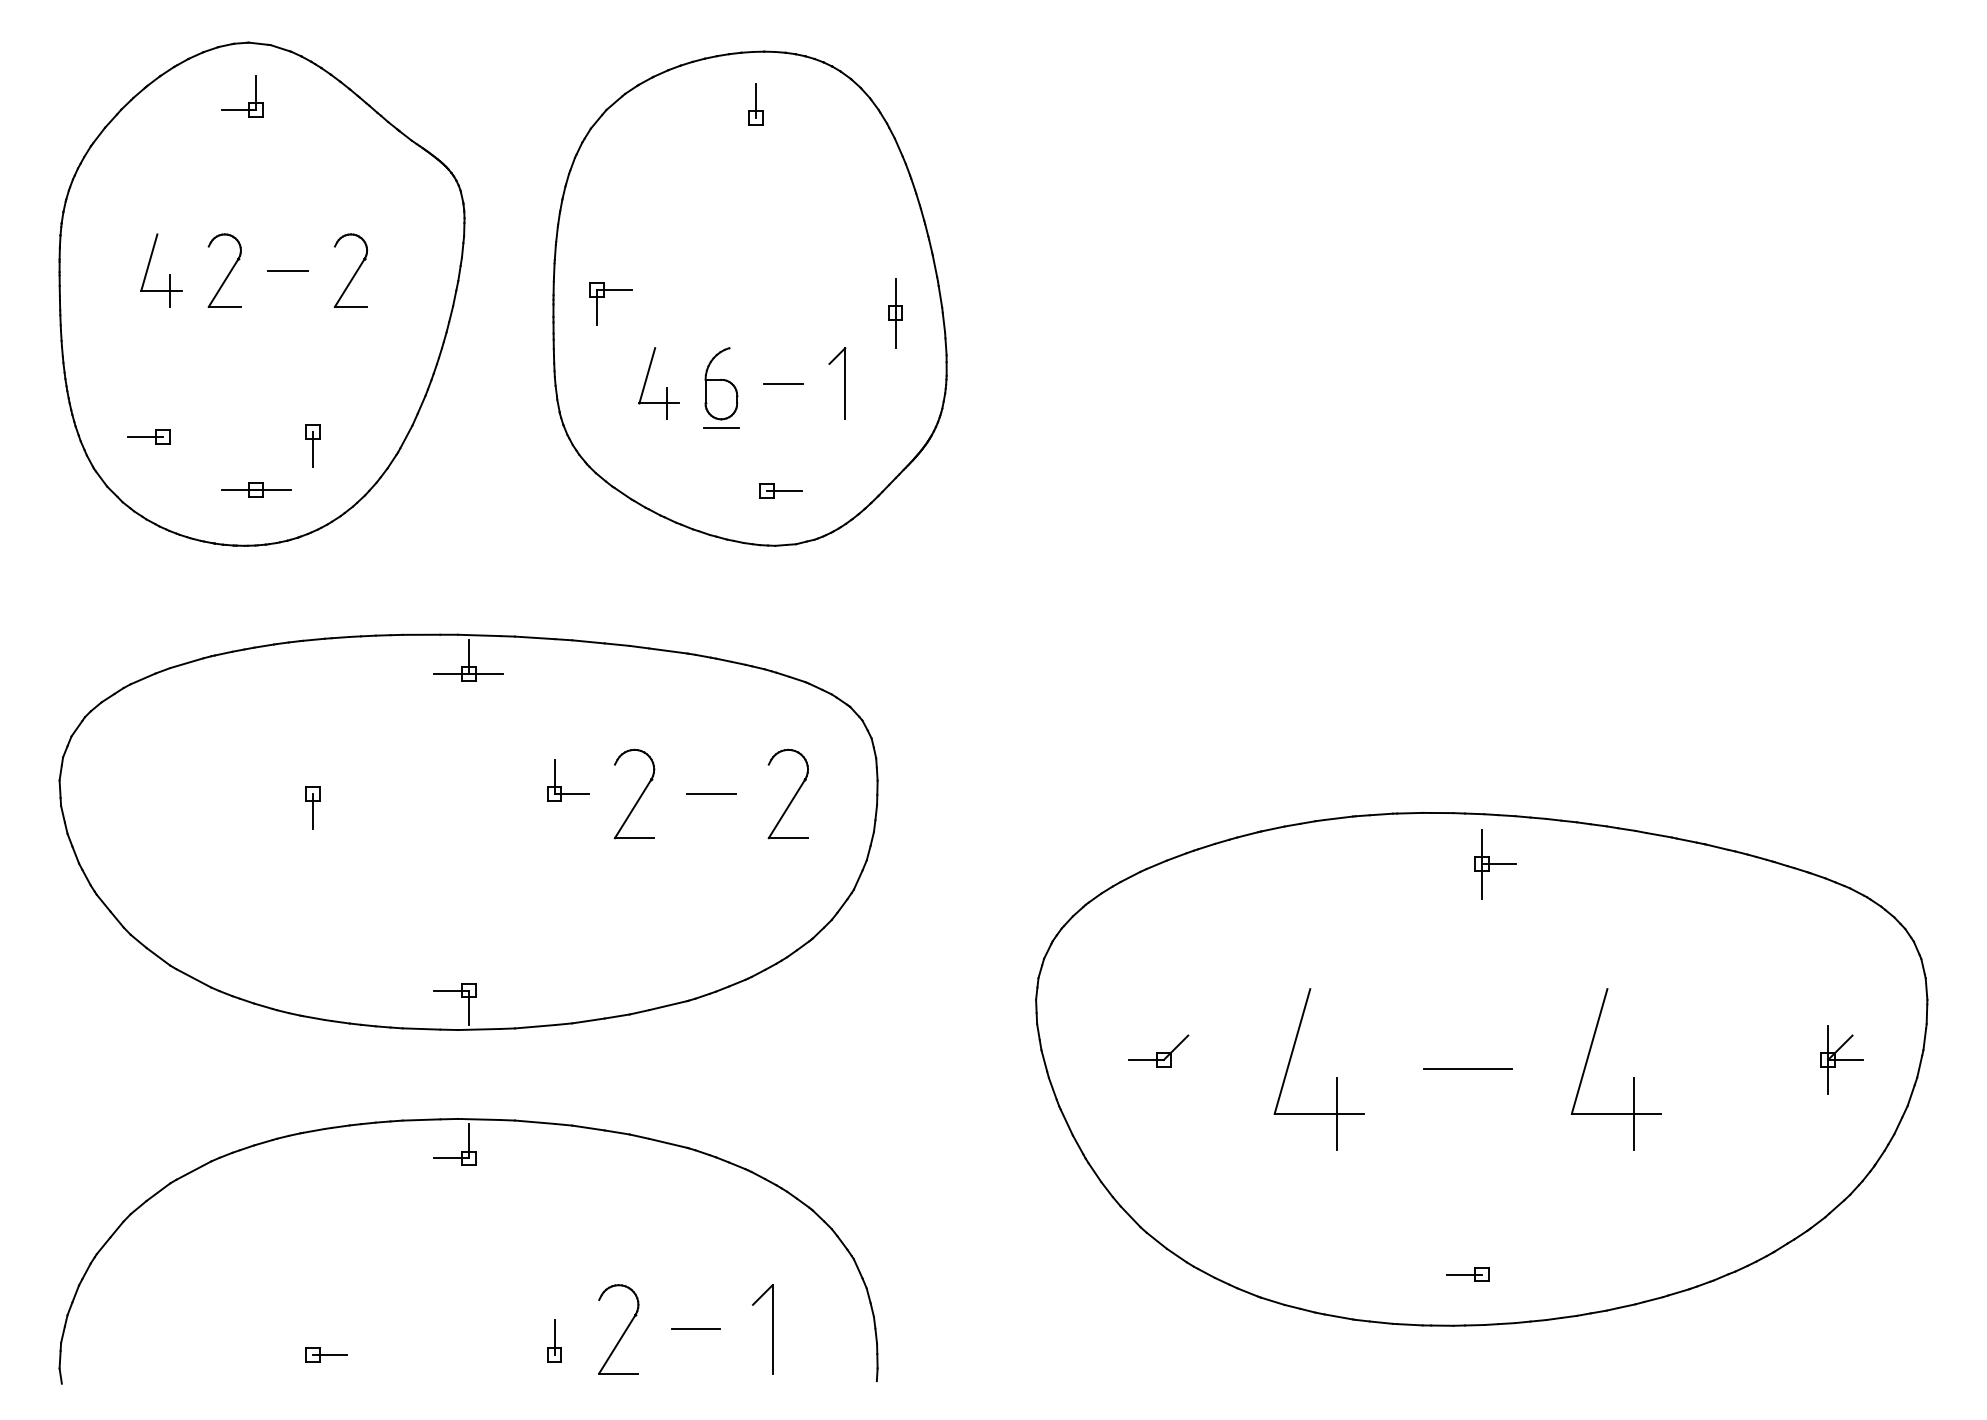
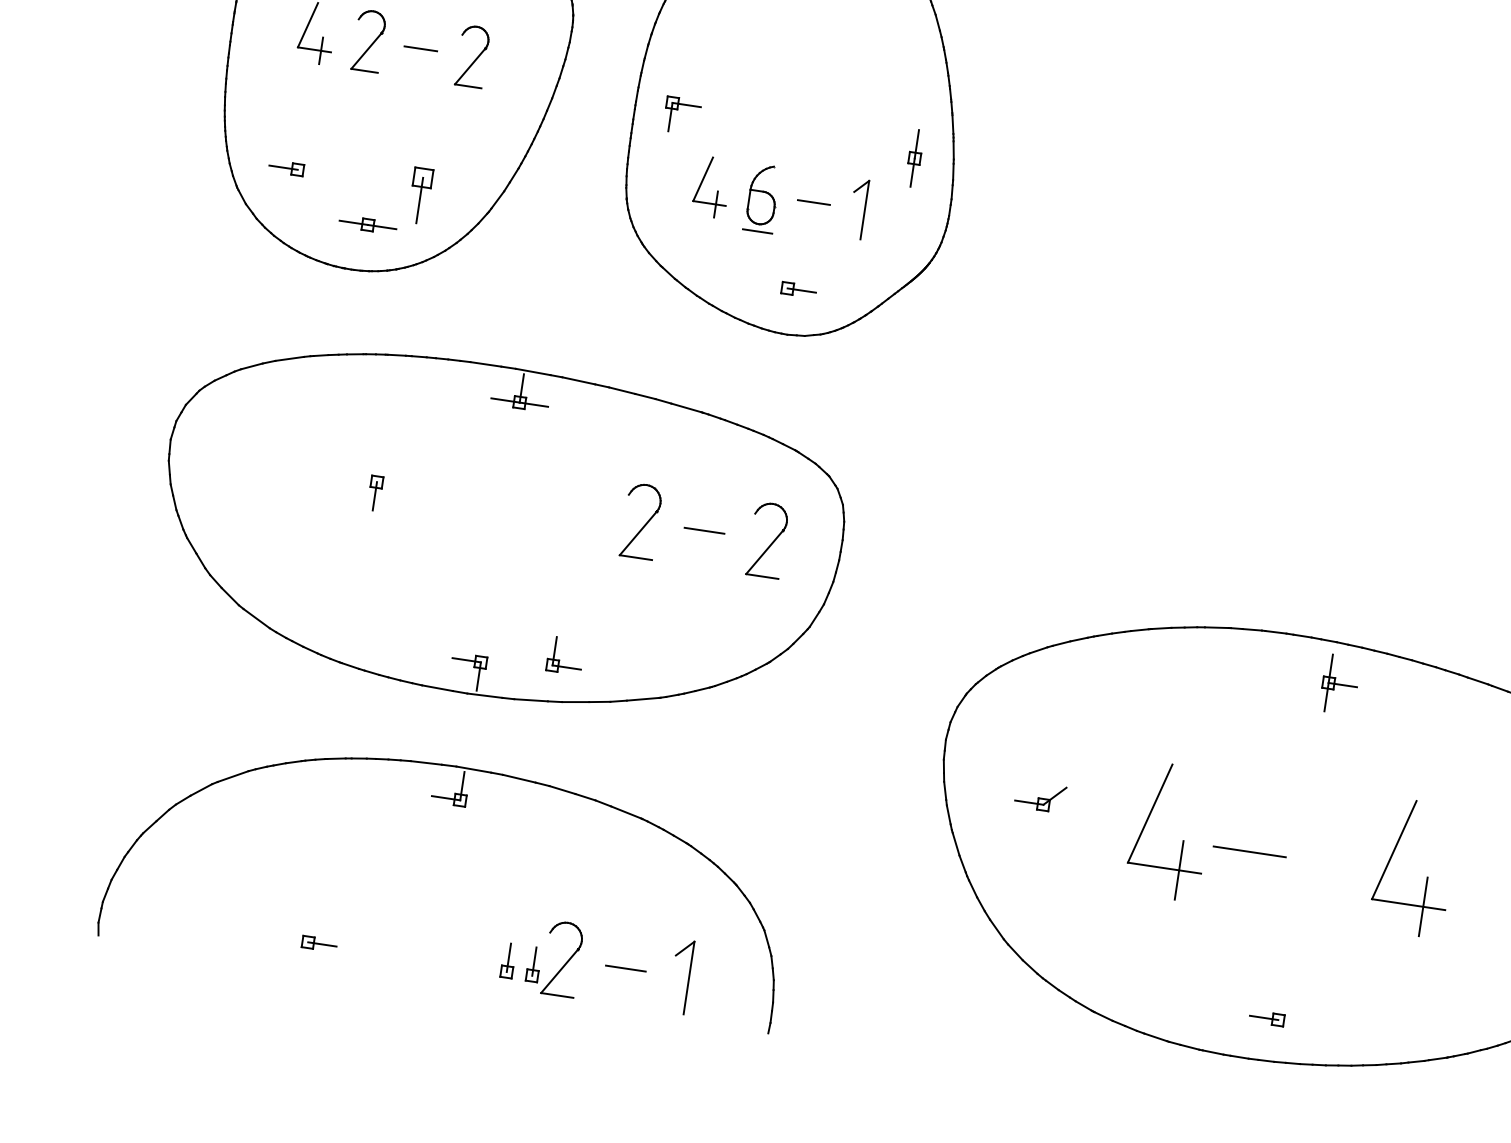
part: (312, 445) -> (419, 195), size x1.6
part: (561, 786) -> (559, 659), moved
line: (1467, 1068) -> (1249, 851), moved
part: (585, 1340) -> (533, 964), added

